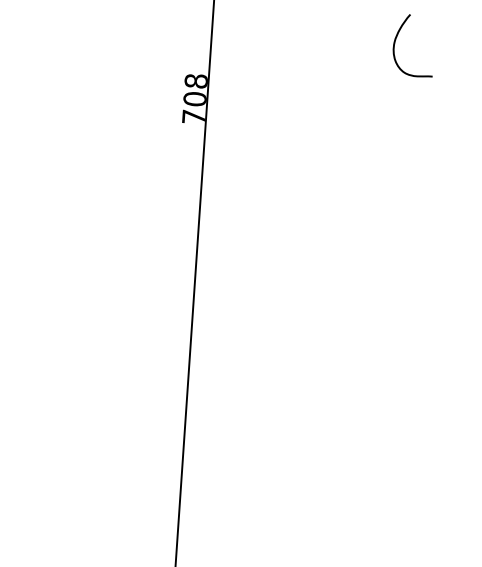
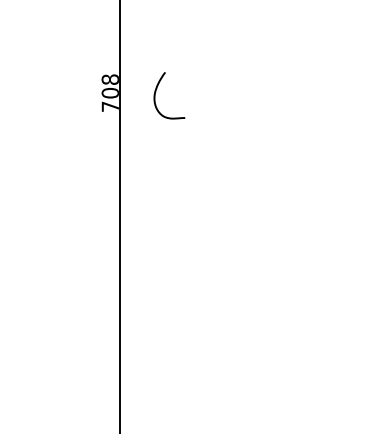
part: (396, 40) -> (156, 92), moved

